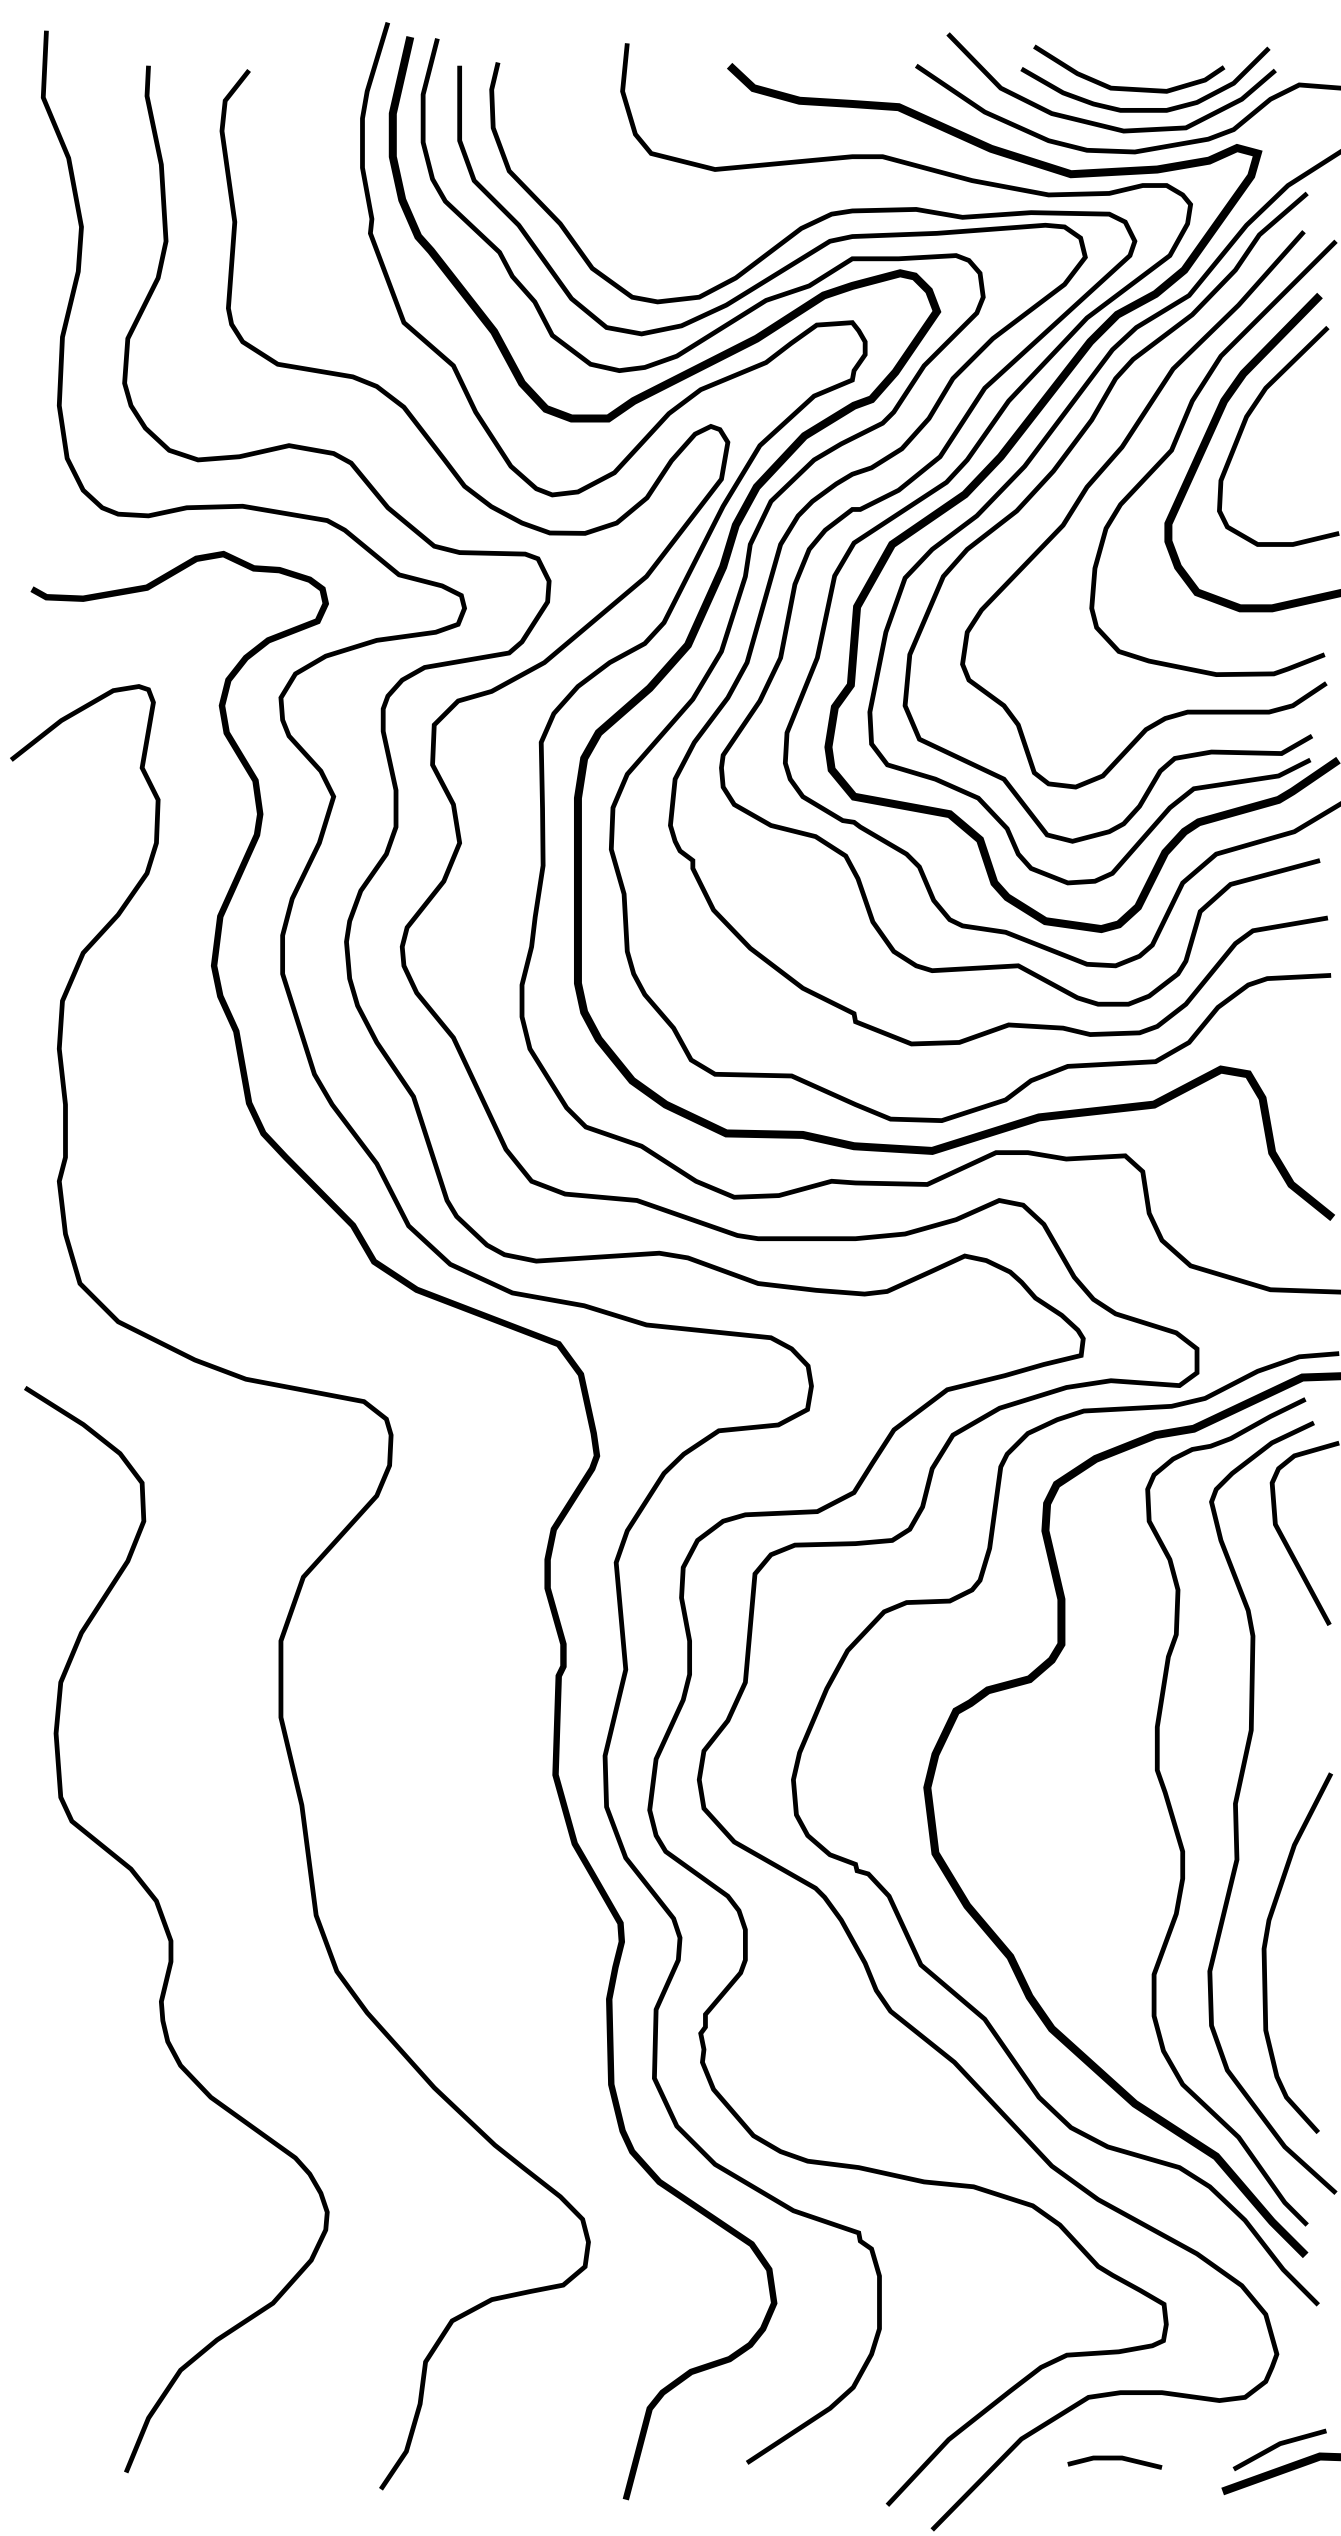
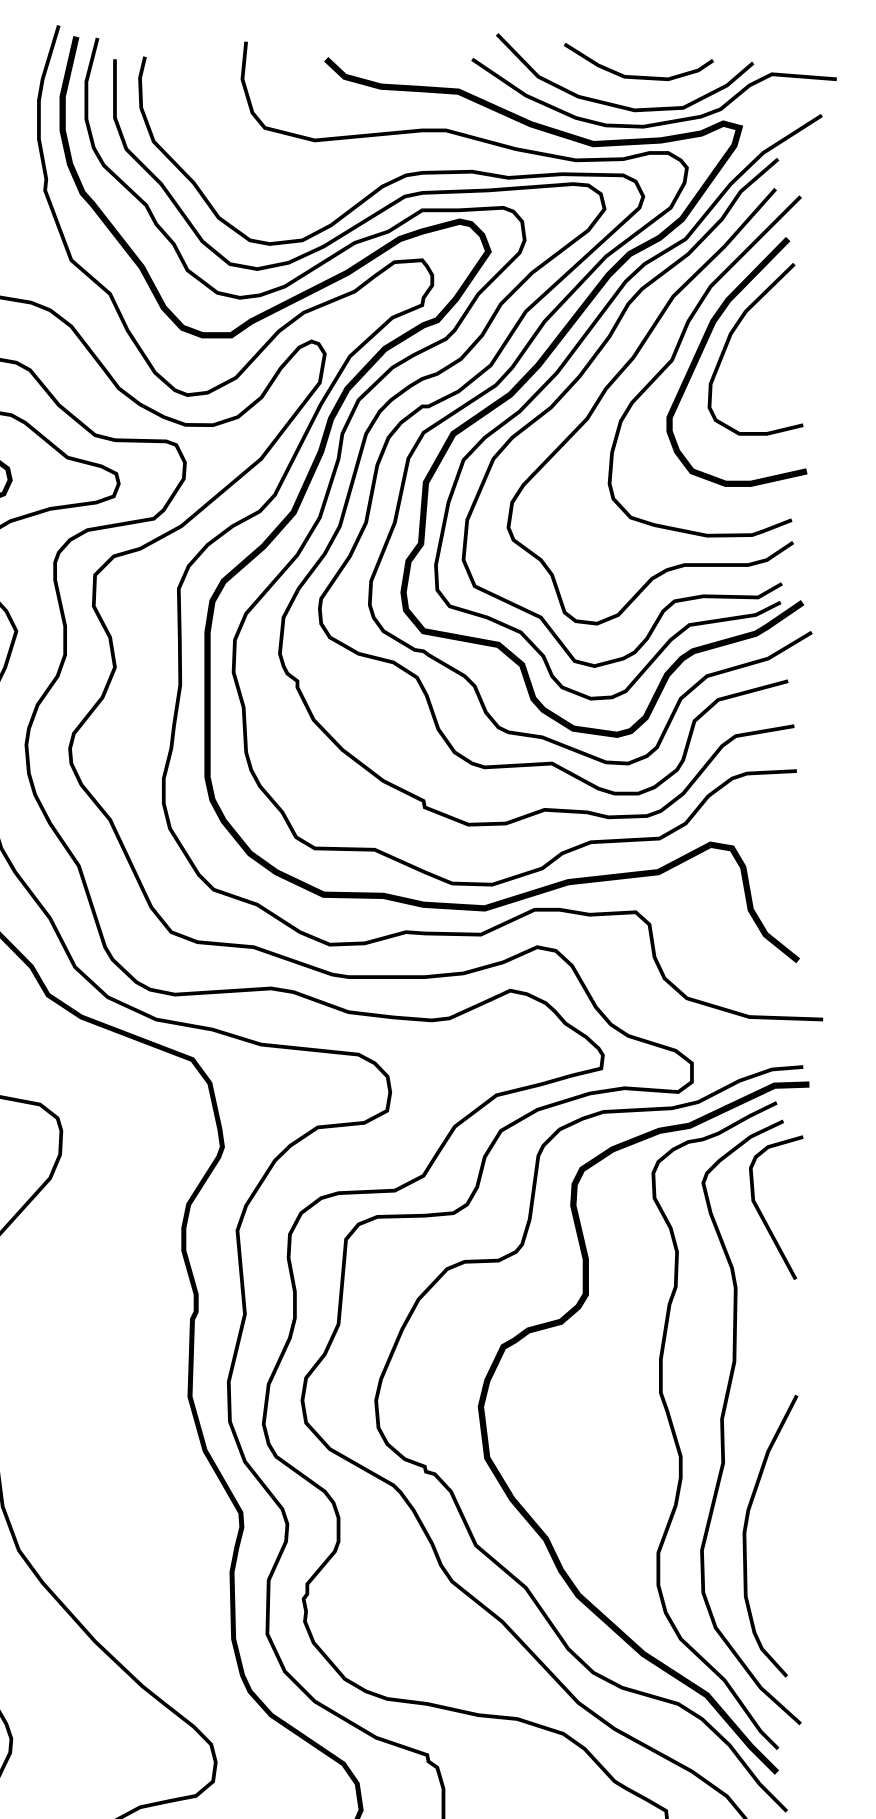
curve: (1145, 108) -> (651, 92), removed

